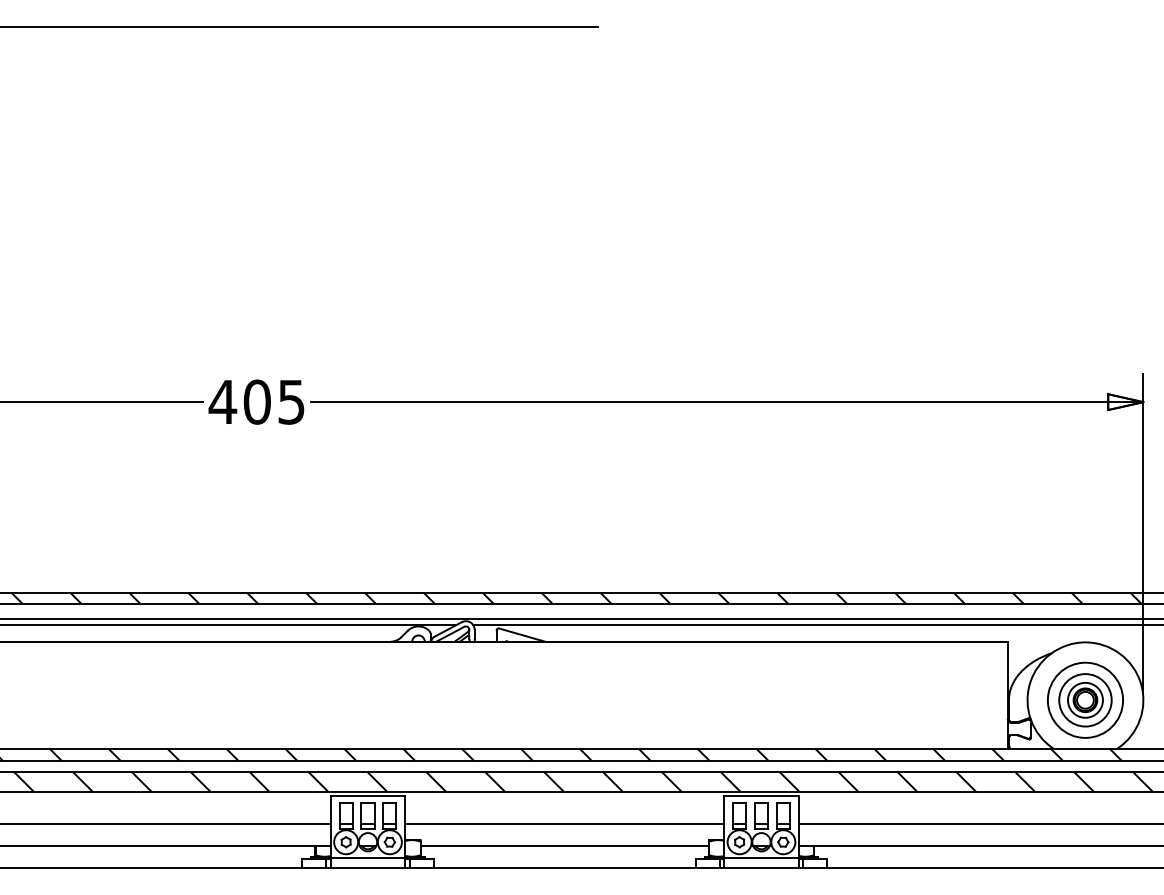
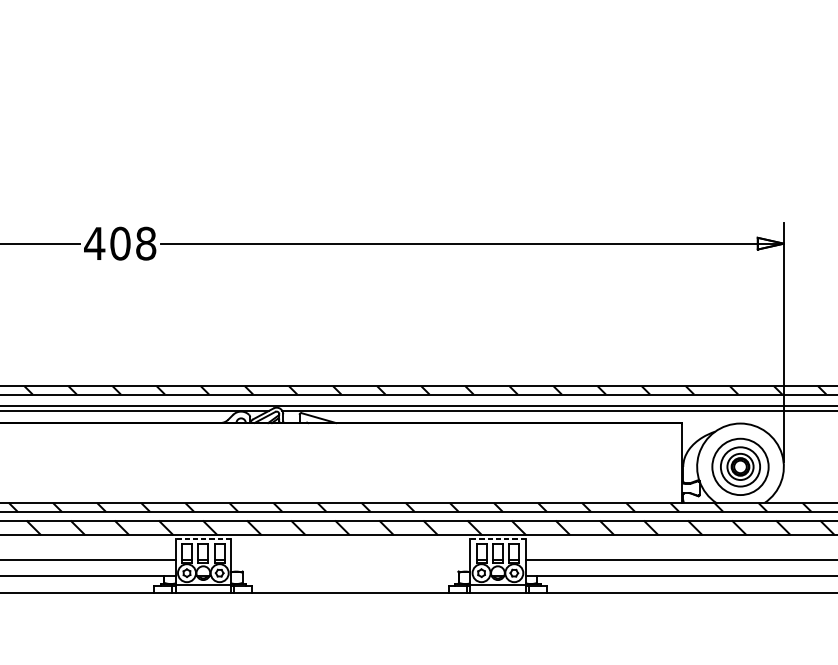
text: (291, 401) -> (146, 243), 405 -> 408
line: (367, 796) -> (202, 538), solid -> dashed
line: (761, 796) -> (497, 538), solid -> dashed
line: (564, 824) -> (350, 559), removed
line: (564, 846) -> (350, 576), removed

